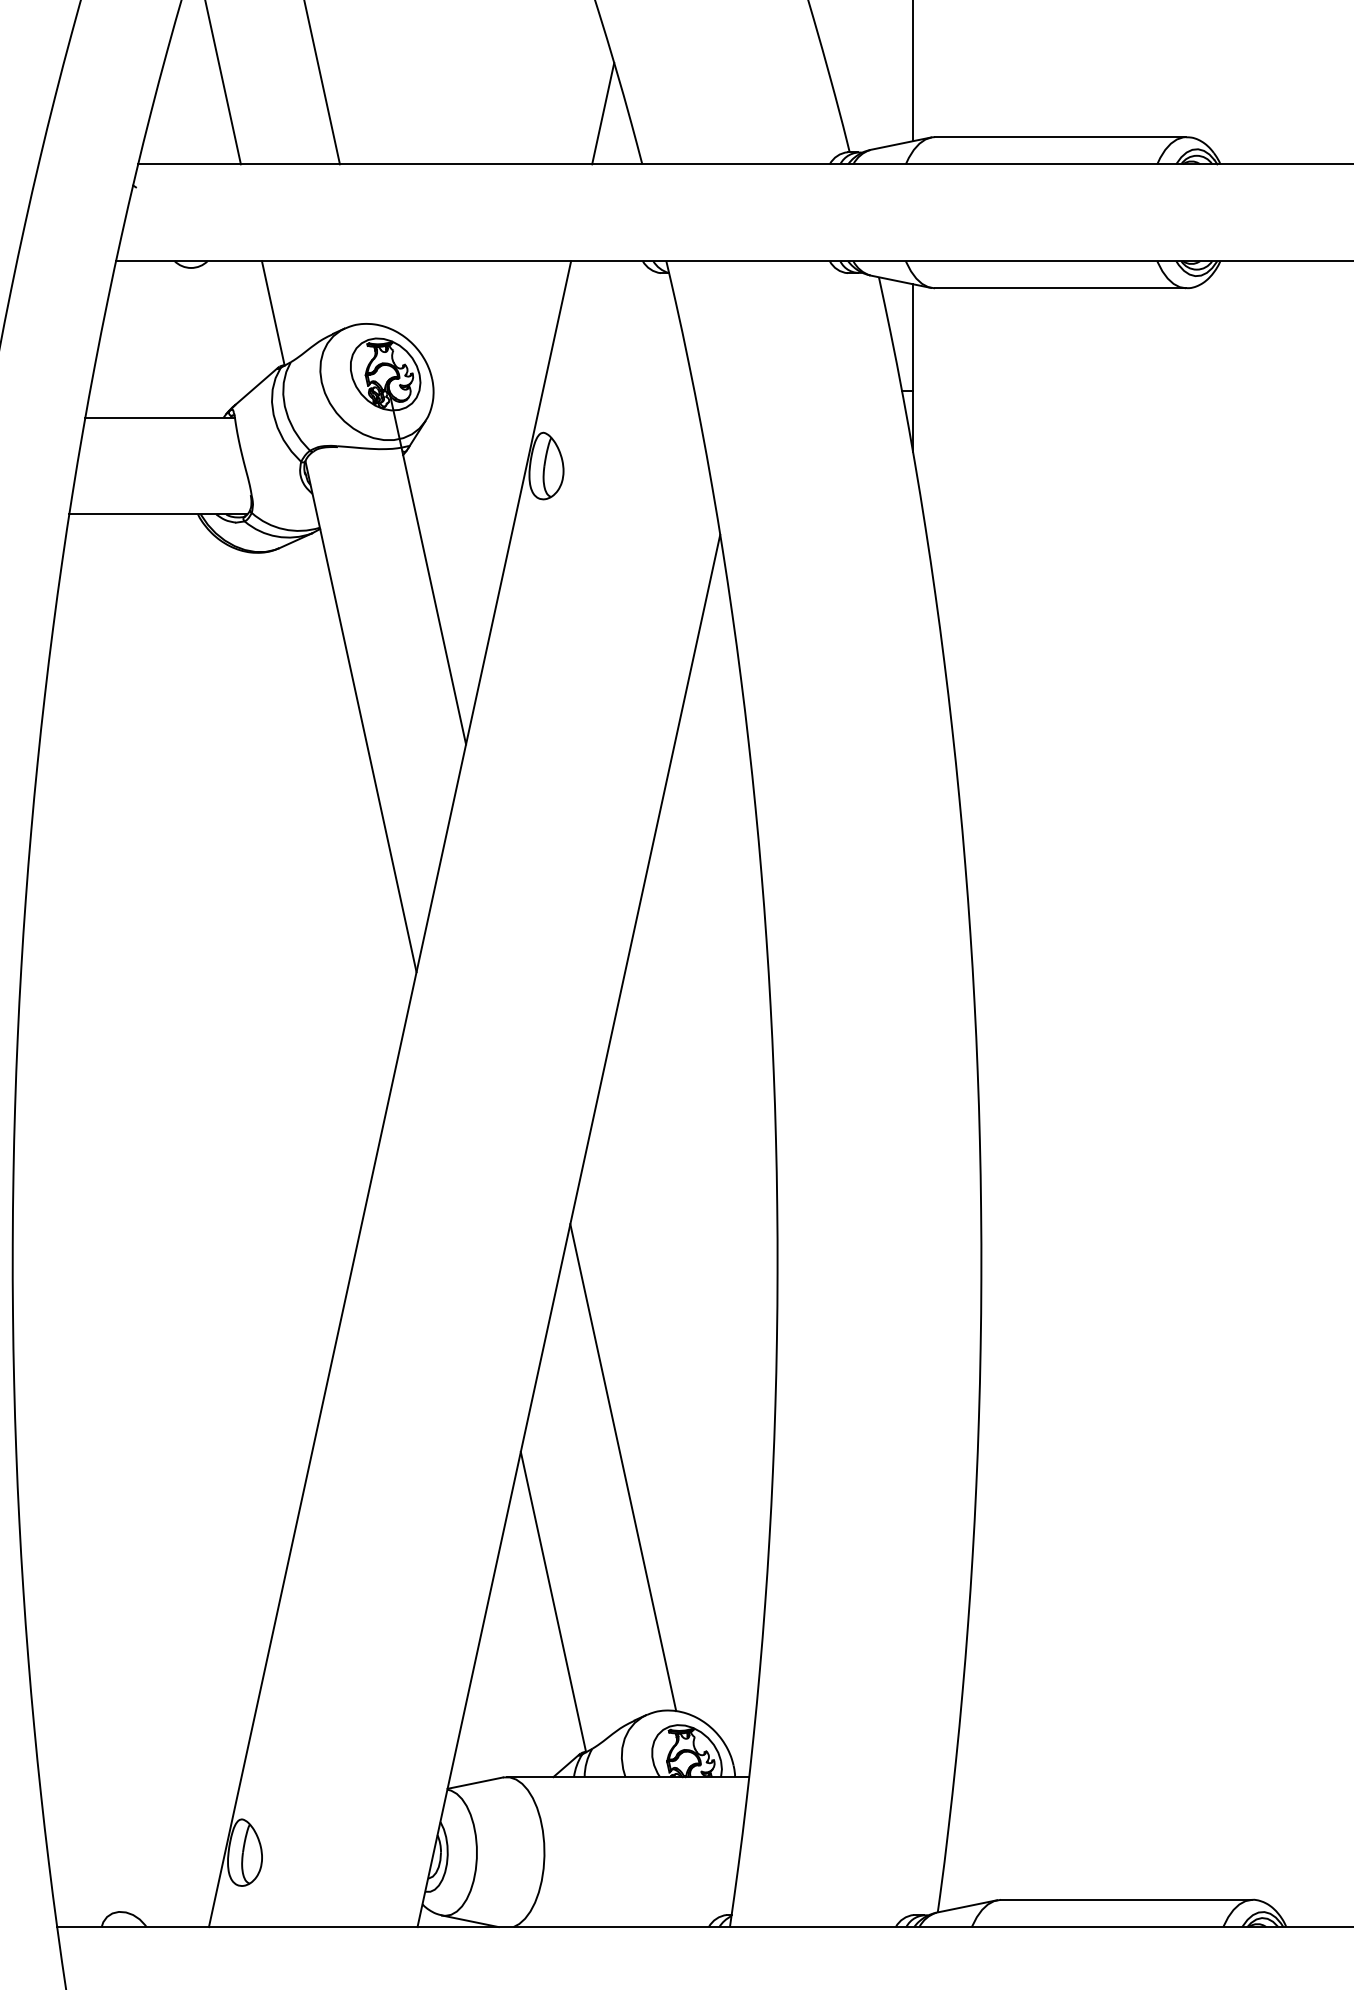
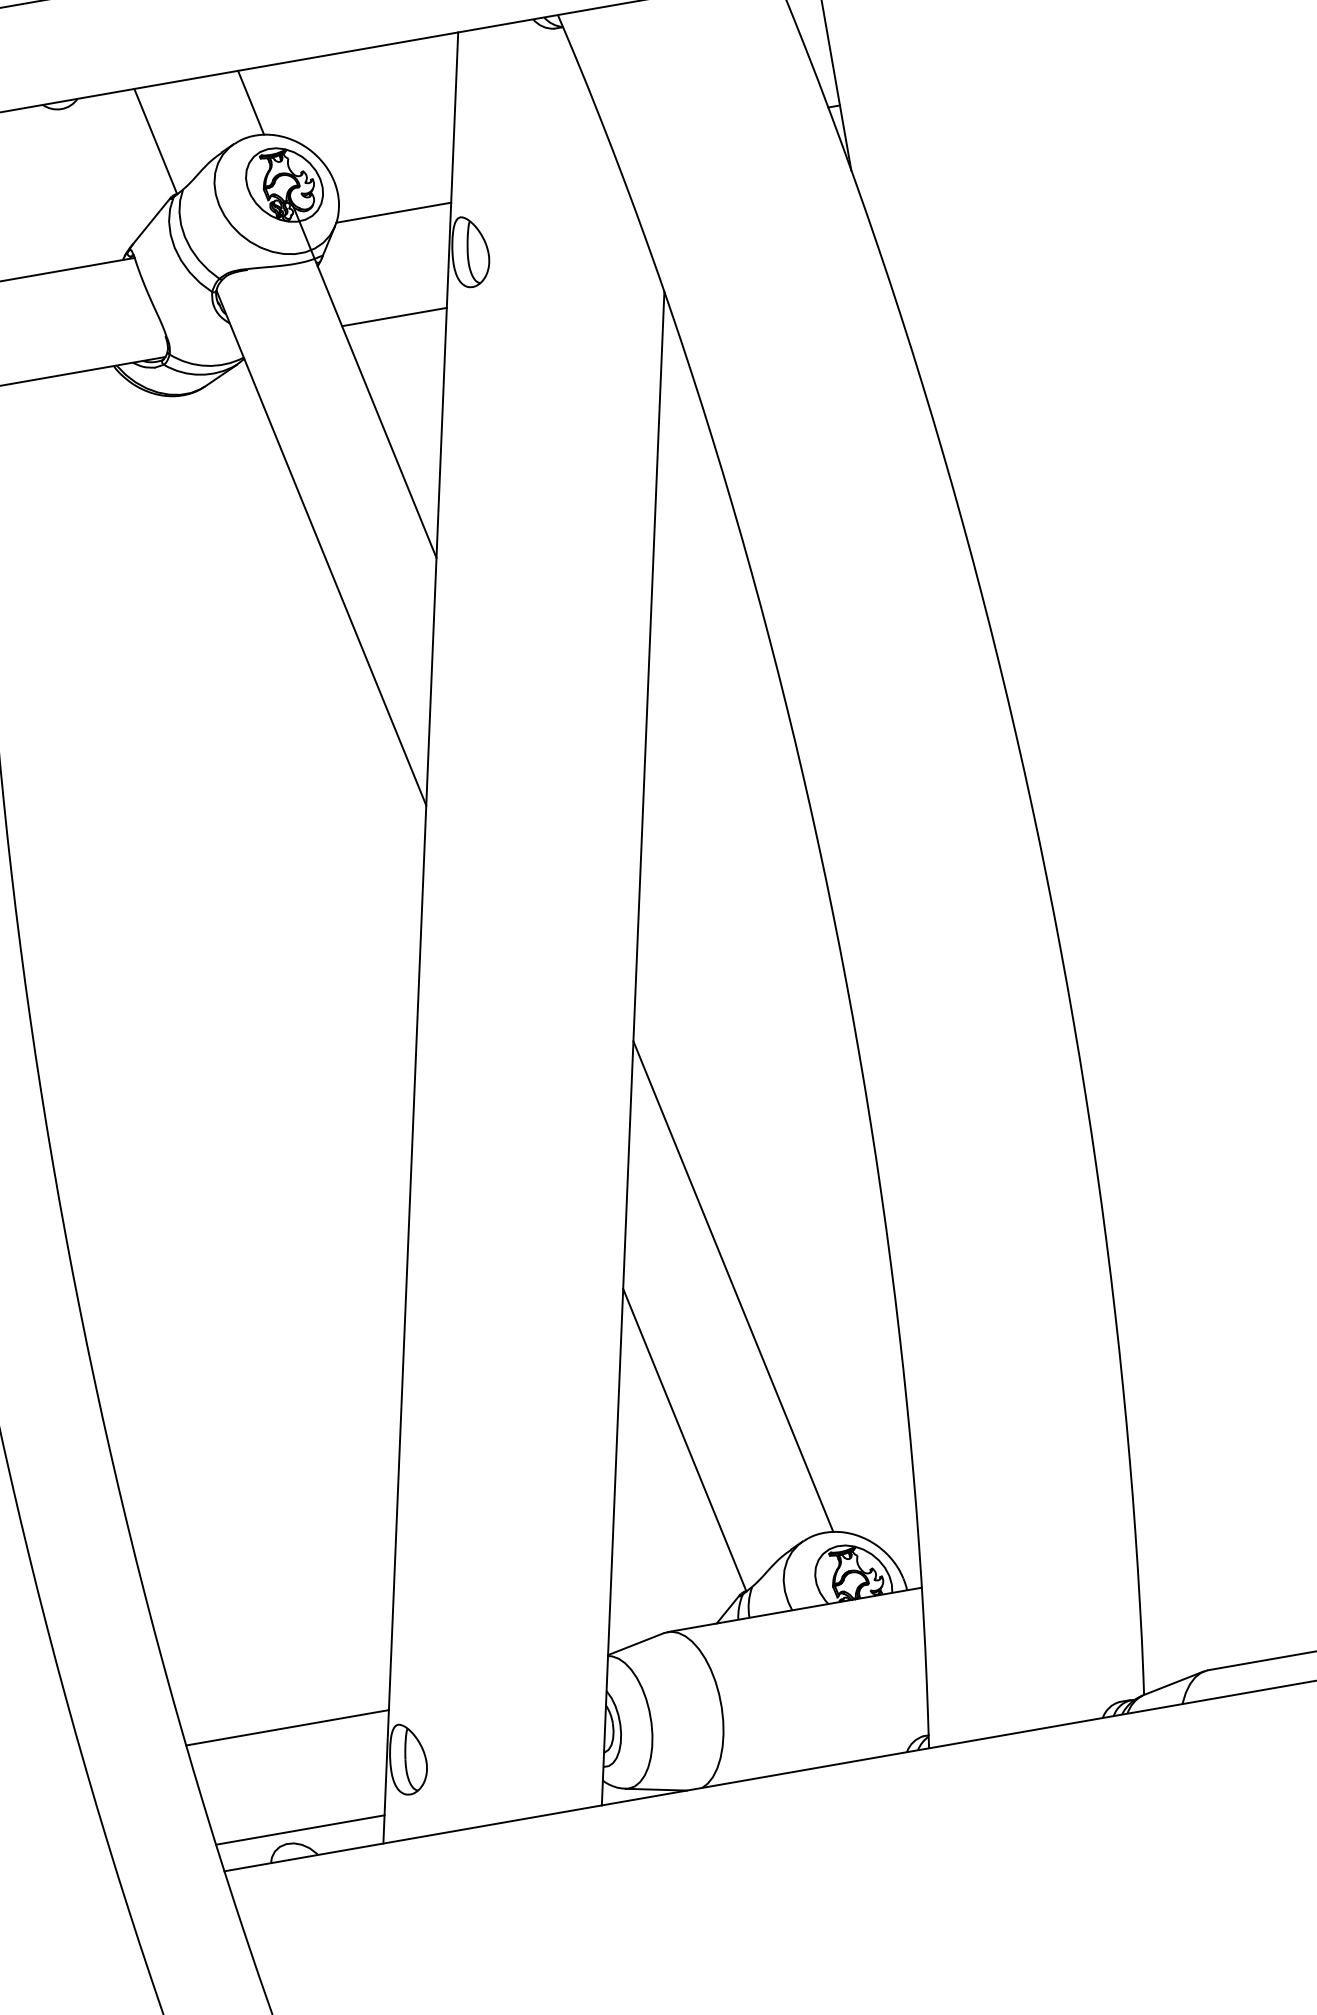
line: (367, 292) -> (250, 102), added
line: (482, 417) -> (393, 212), added
line: (466, 514) -> (394, 316), added
line: (138, 1804) -> (287, 1728), added
line: (133, 1901) -> (299, 1830), added

